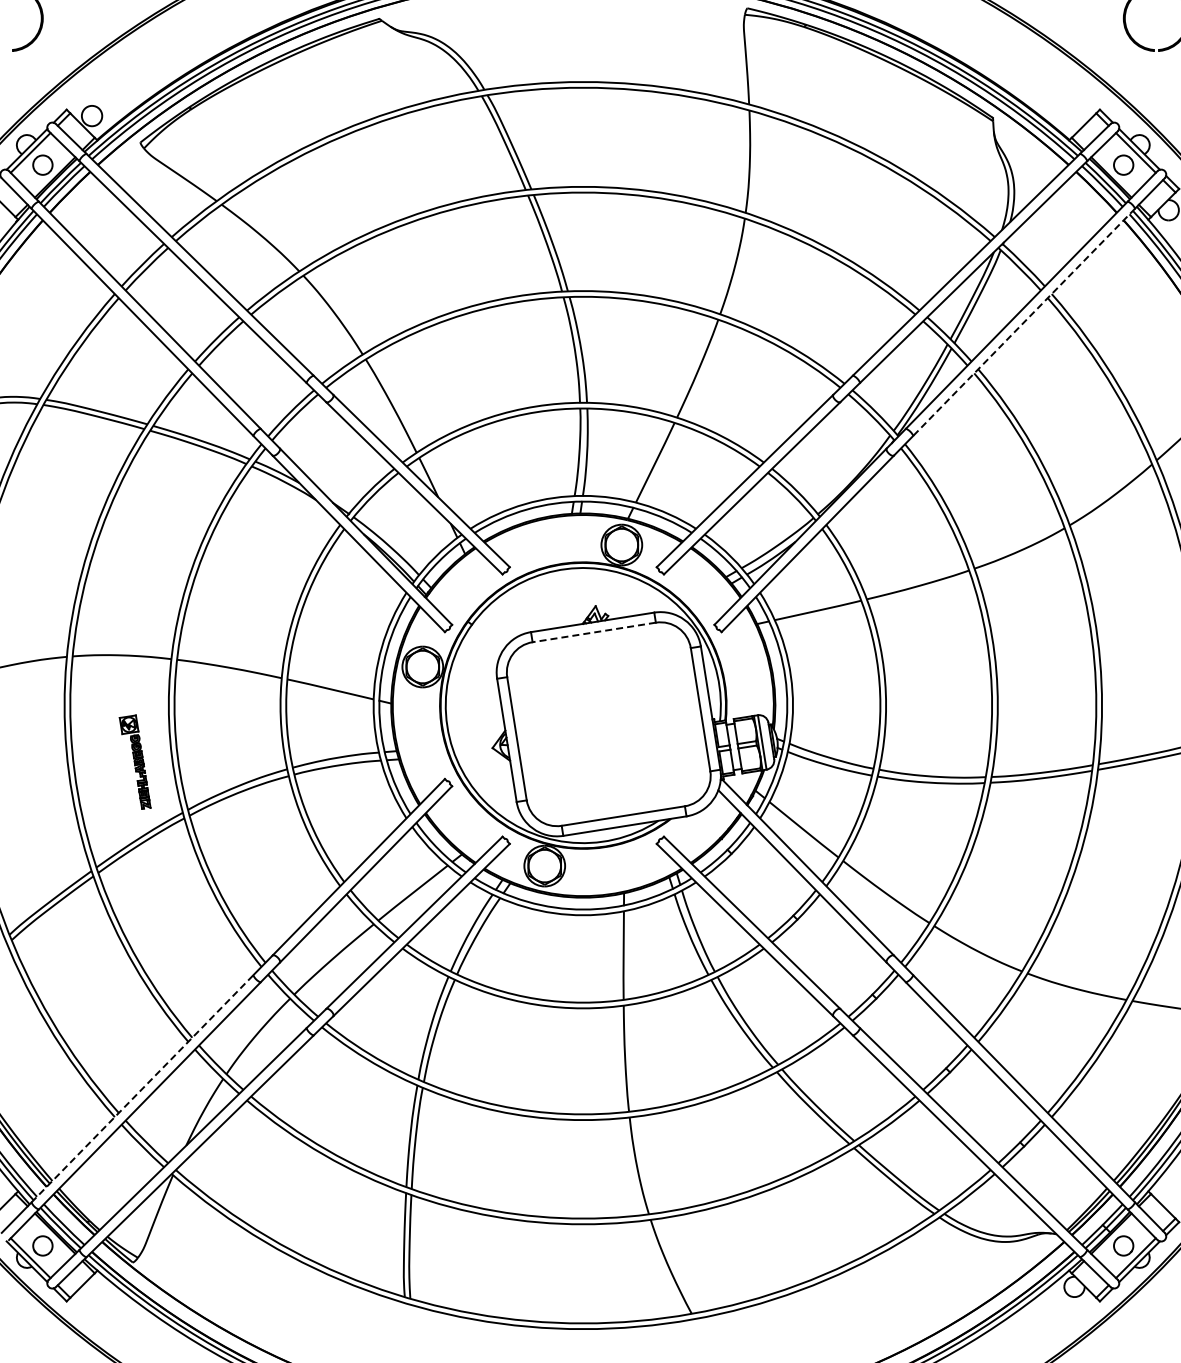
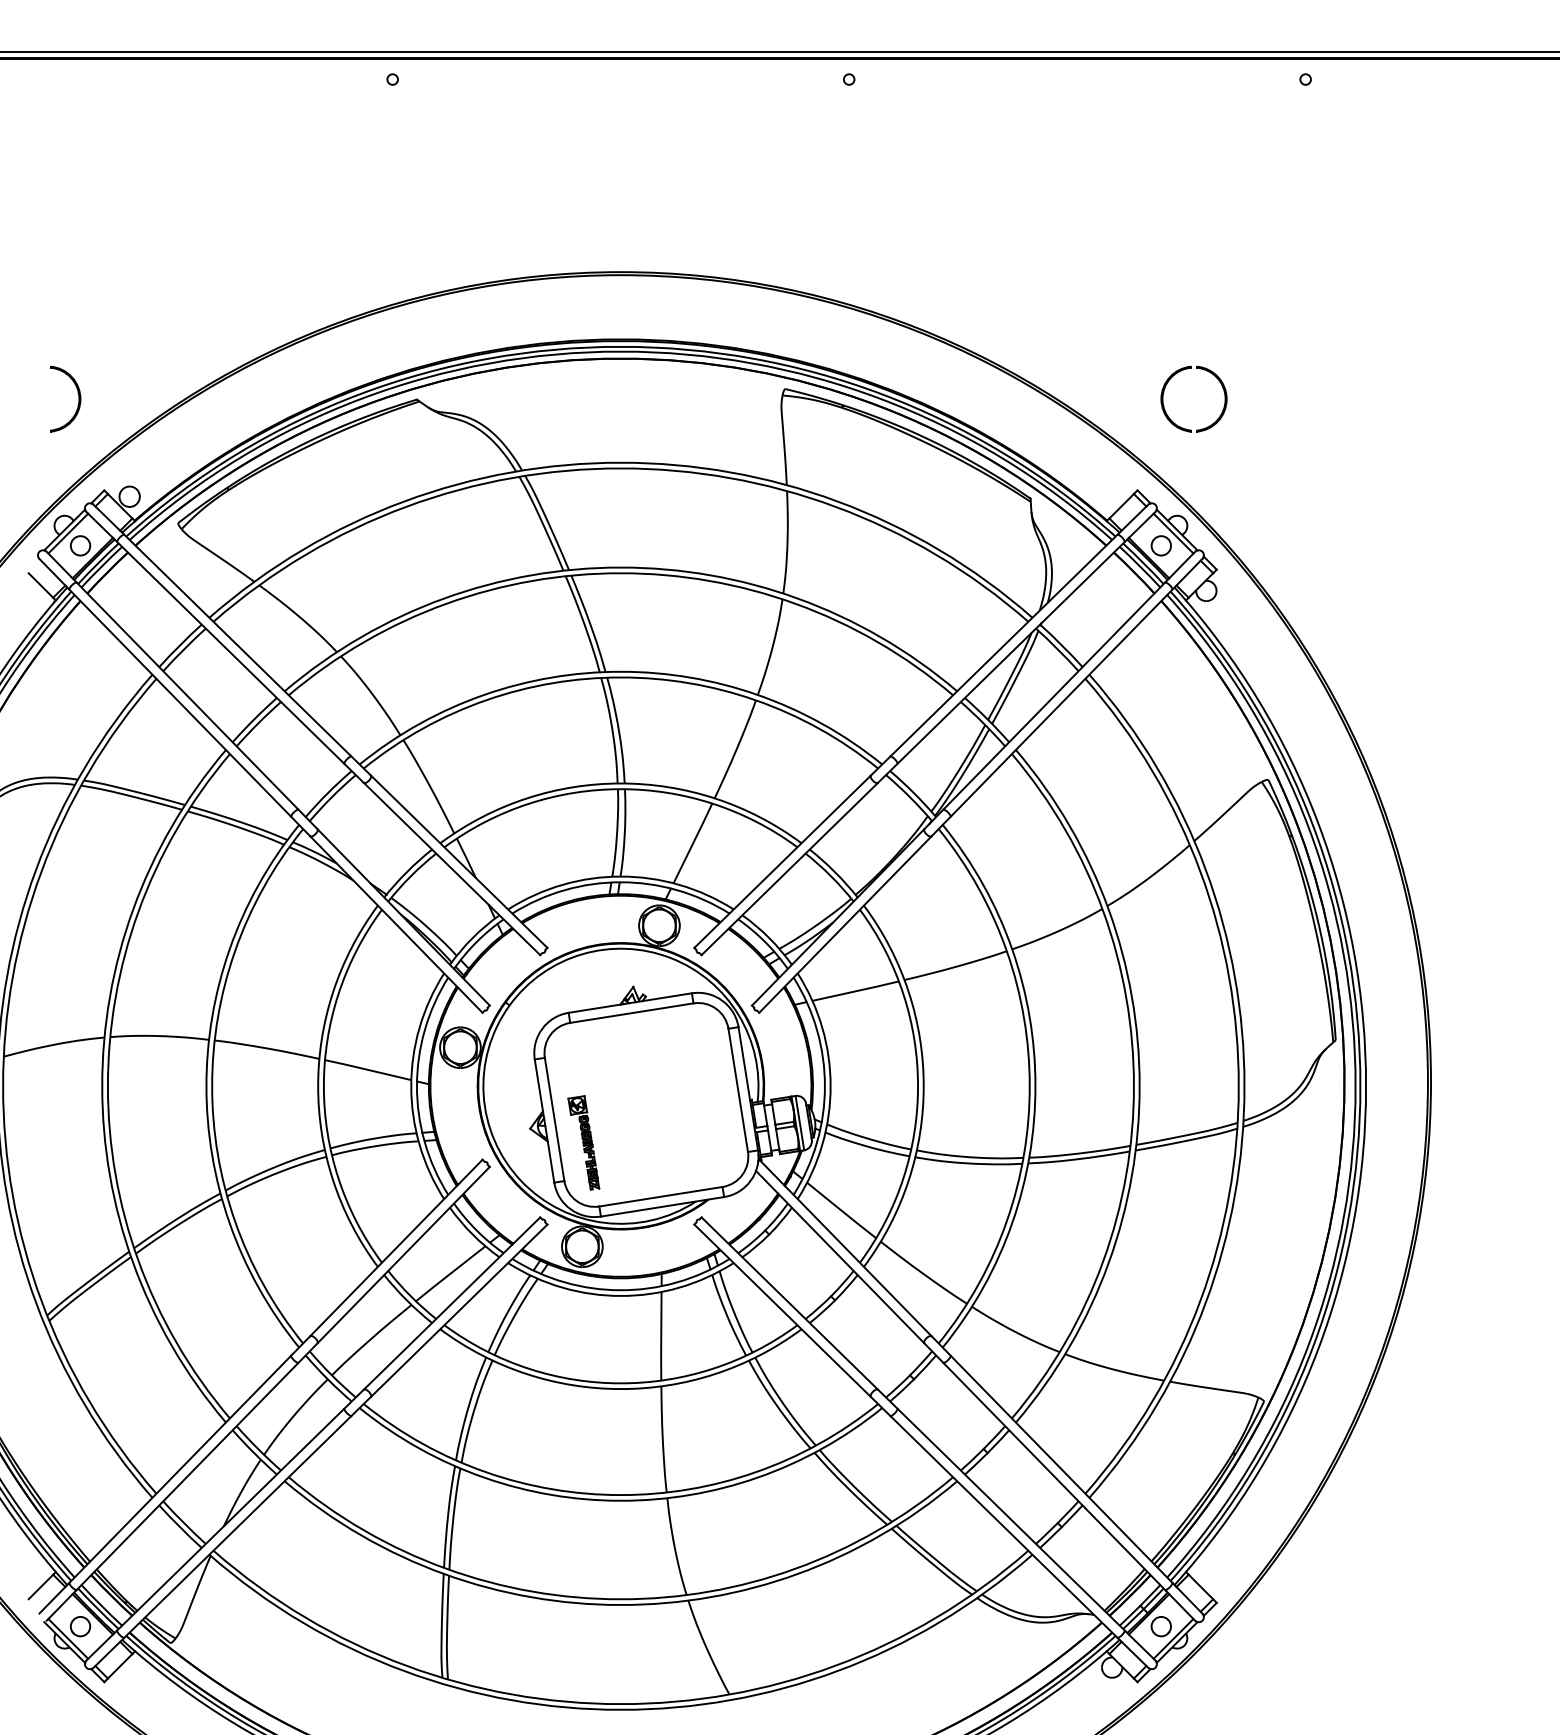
line: (1023, 321) -> (1061, 702), dashed -> solid
line: (593, 632) -> (631, 1013), dashed -> solid
part: (134, 761) -> (583, 1142), moved
line: (142, 1088) -> (180, 1469), dashed -> solid

